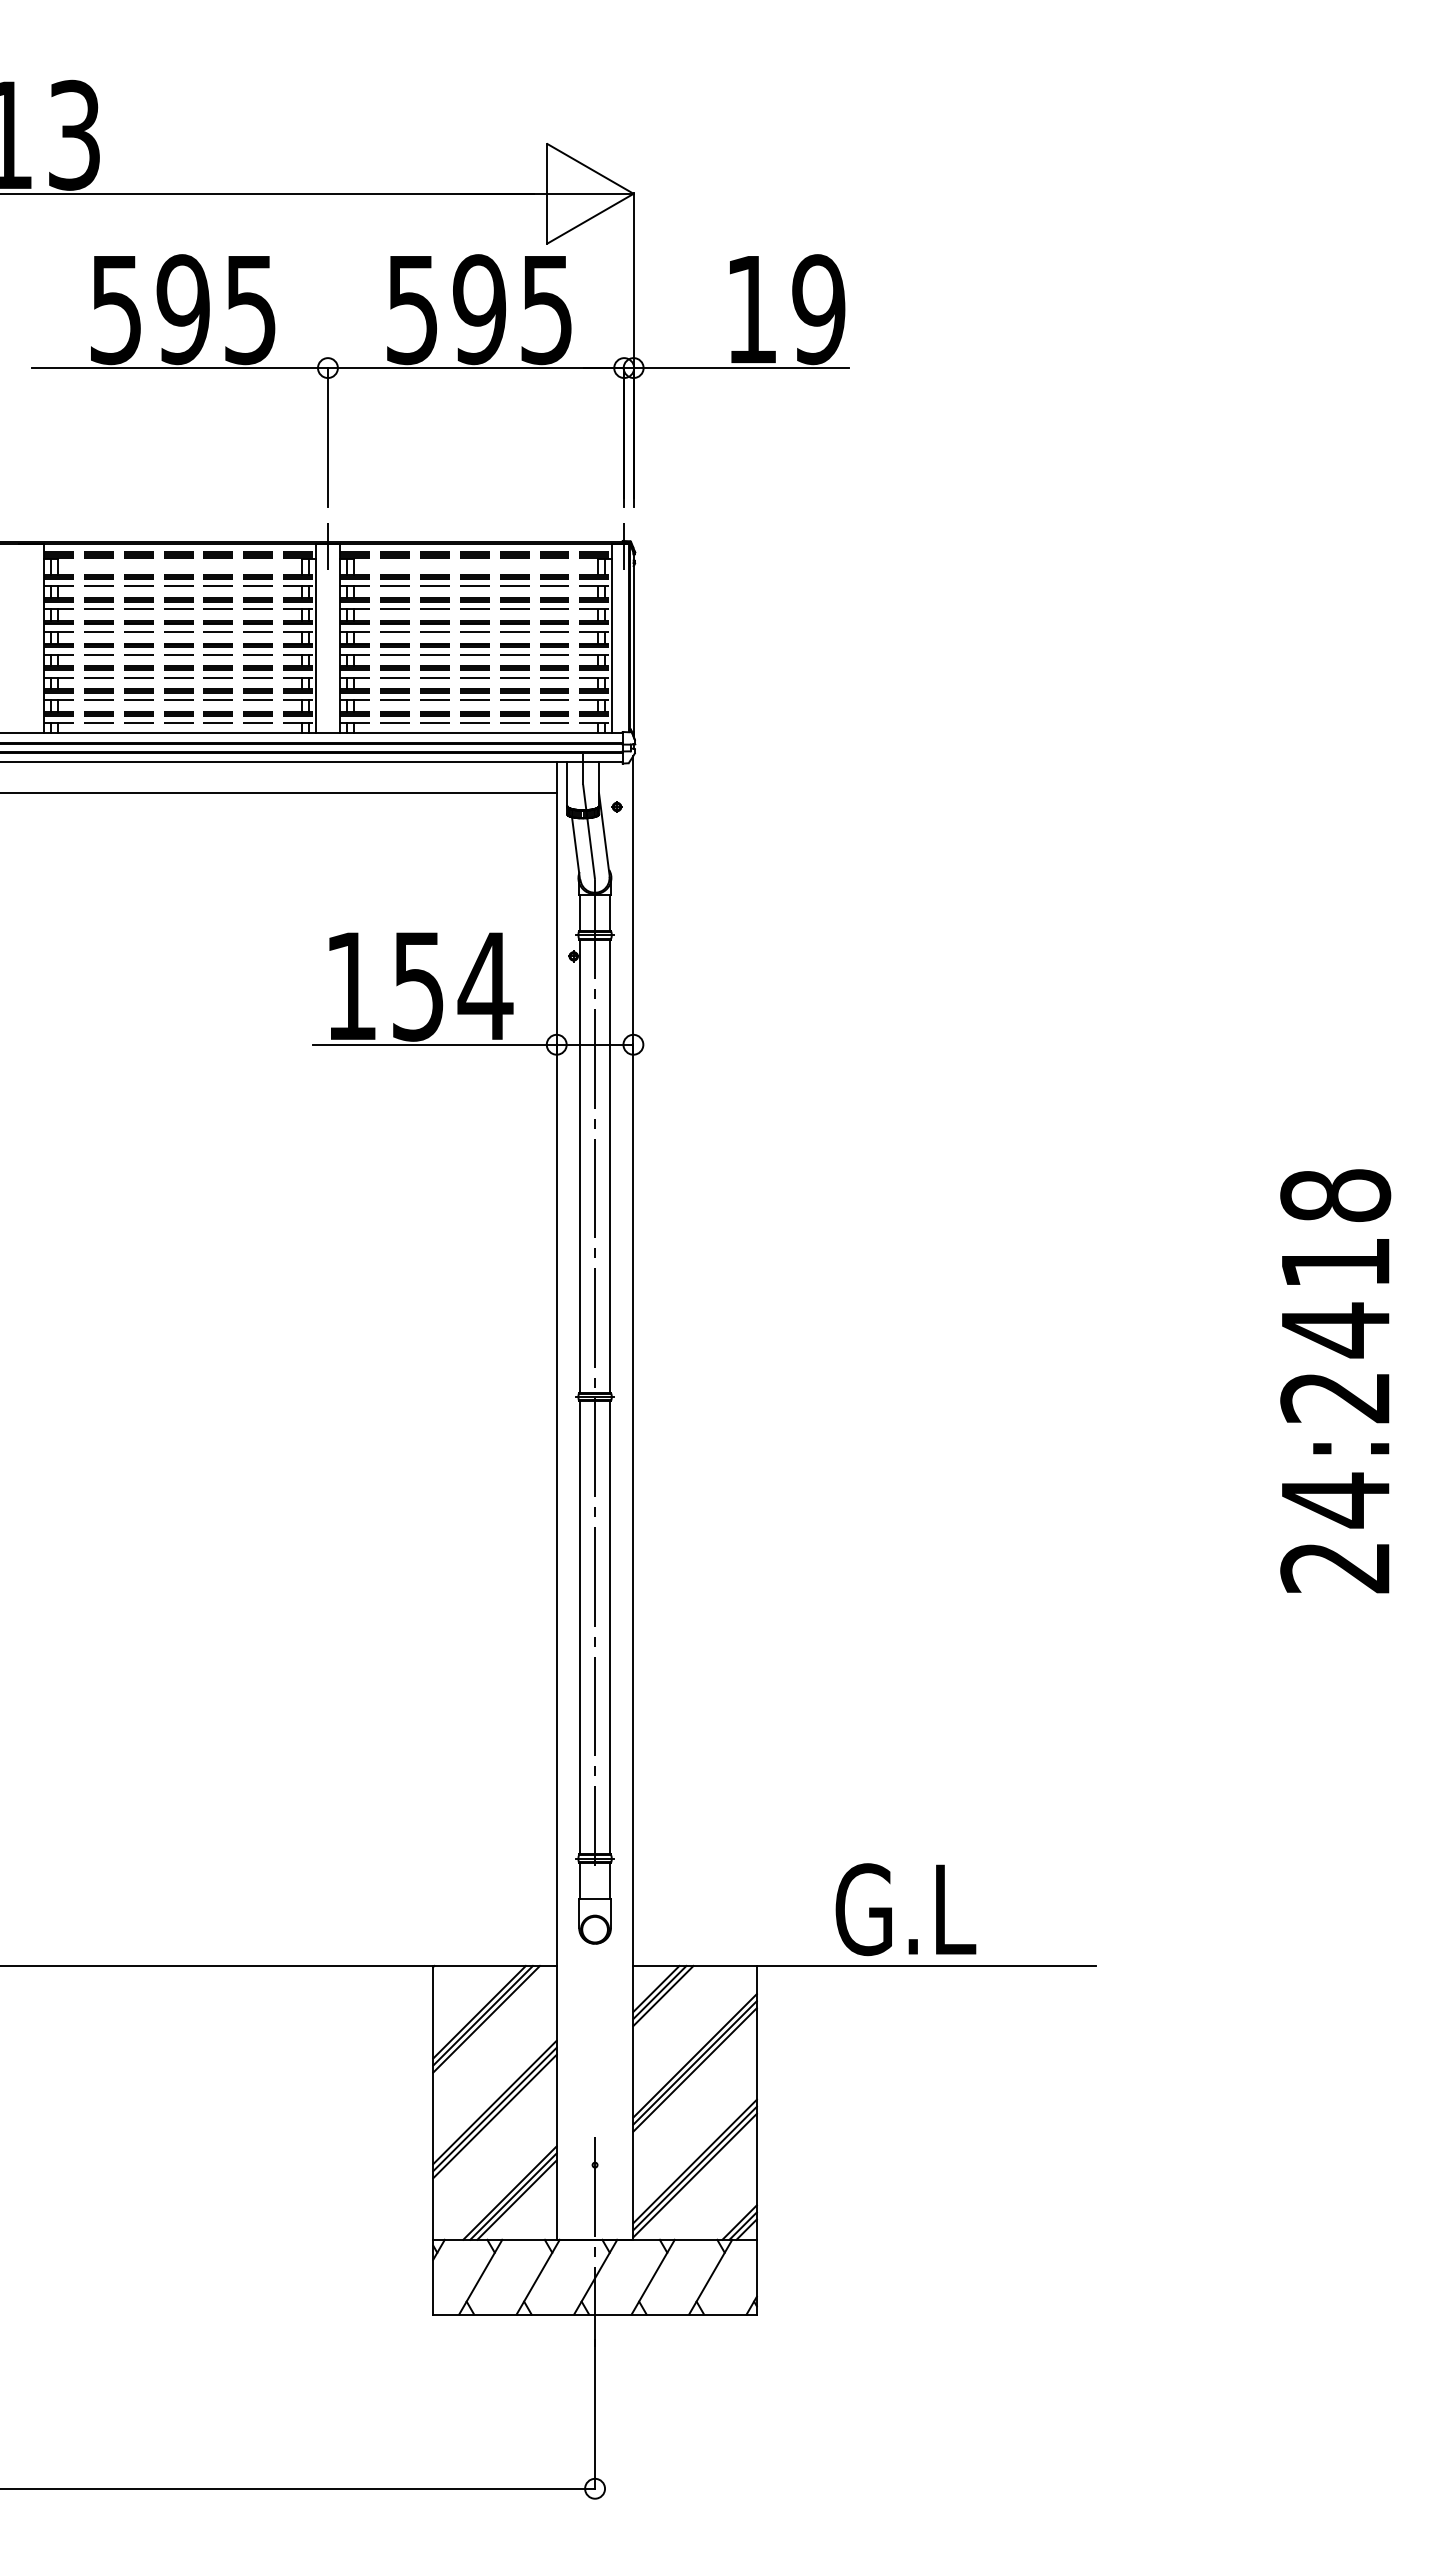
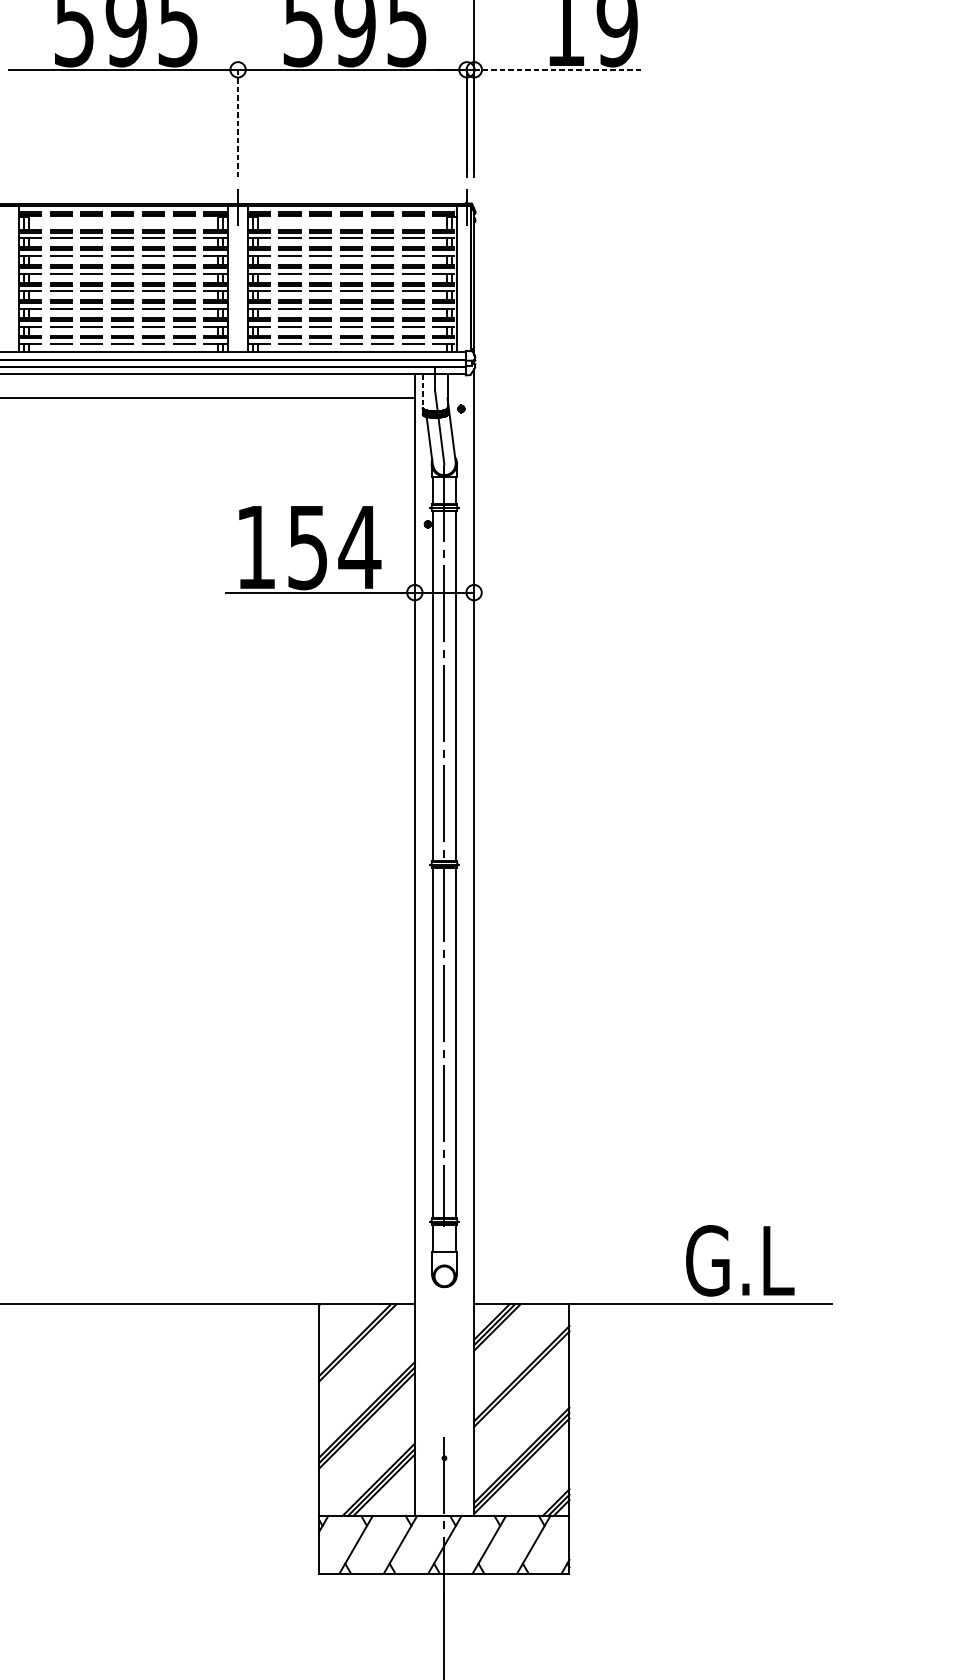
line: (741, 368) -> (557, 70), solid -> dashed
line: (327, 437) -> (237, 123), solid -> dashed
line: (567, 784) -> (423, 391), solid -> dashed
text: (905, 1909) -> (739, 1260), moved
line: (486, 2018) -> (360, 1344), removed
line: (694, 2069) -> (521, 1384), removed

